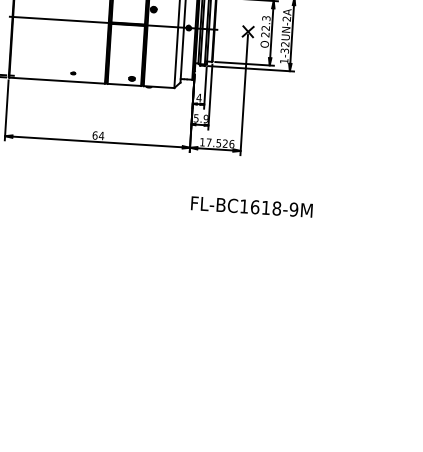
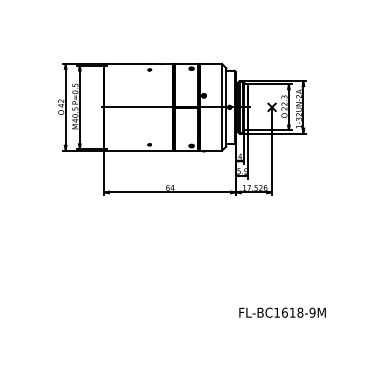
text: (251, 206) -> (282, 312), moved

